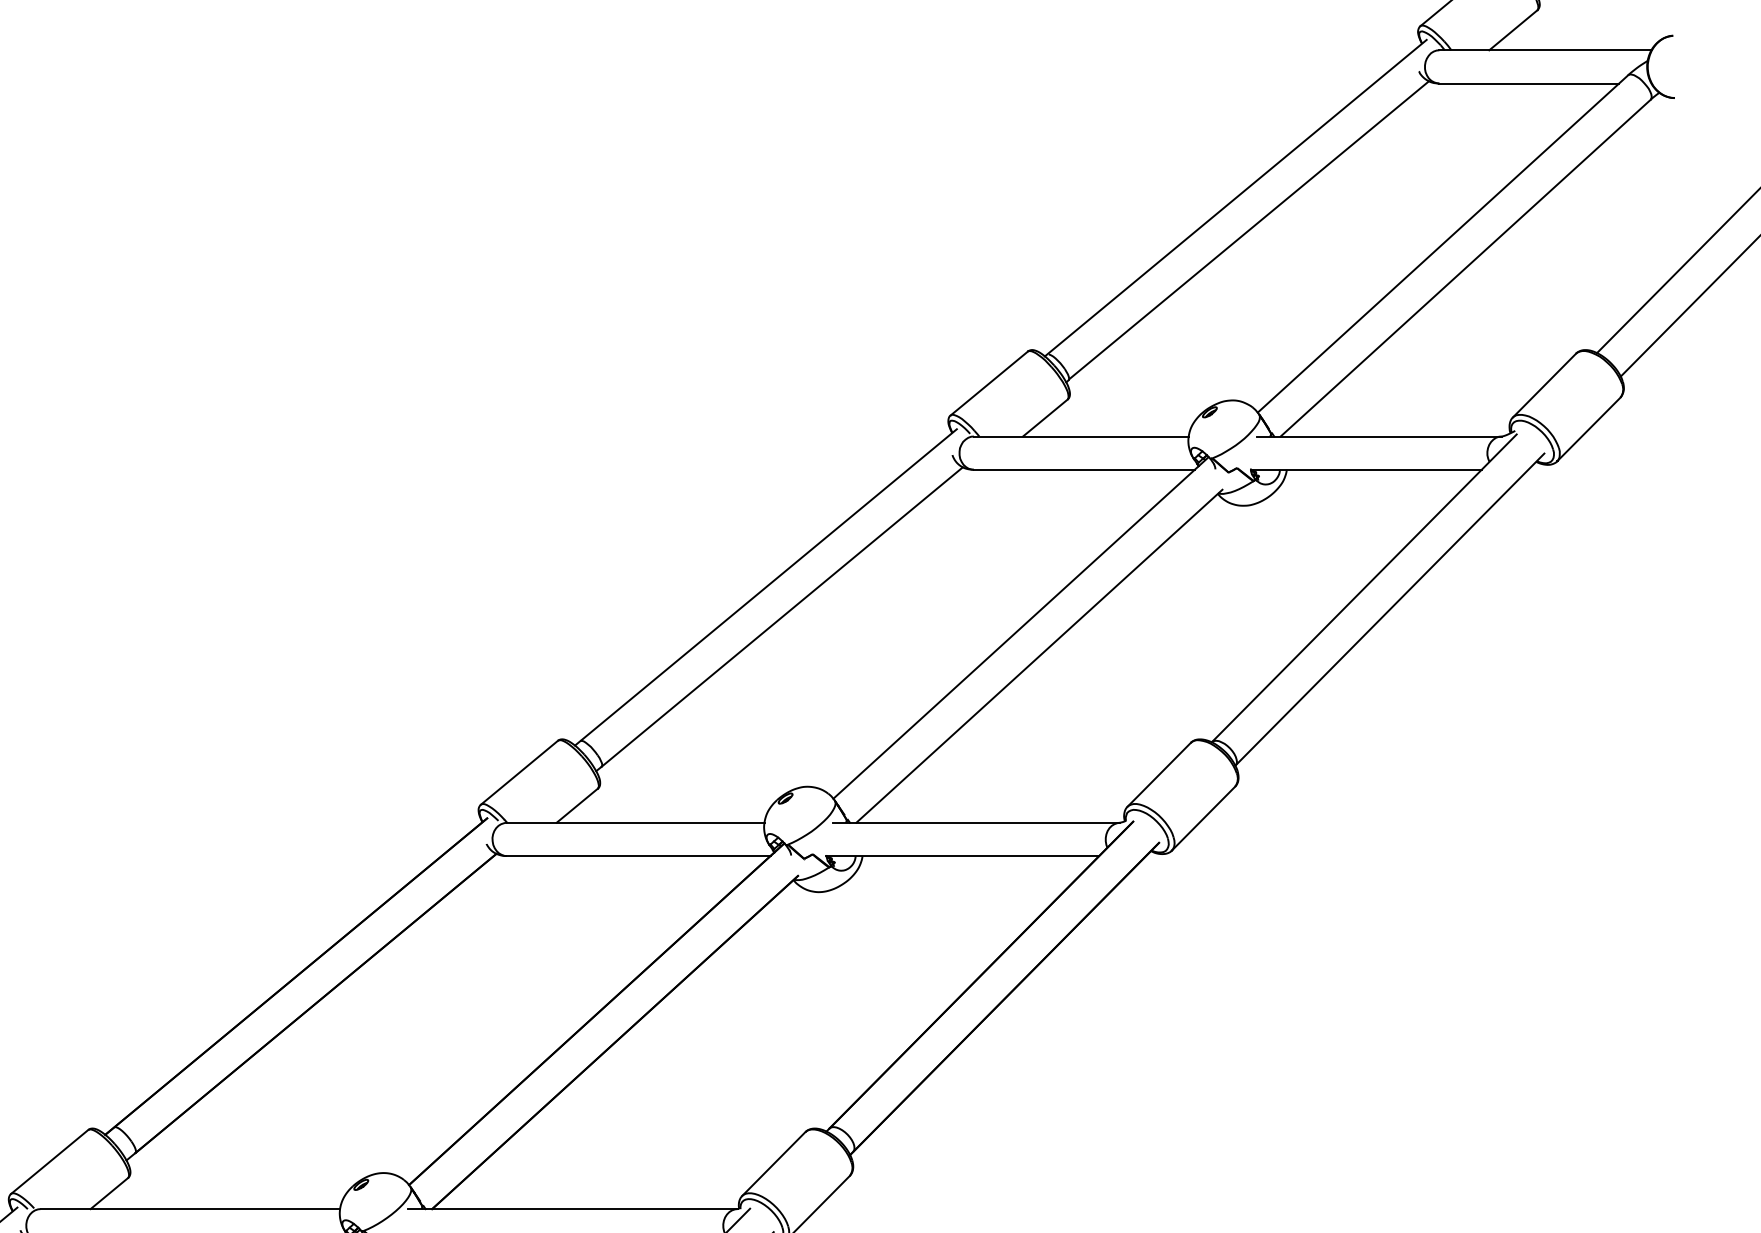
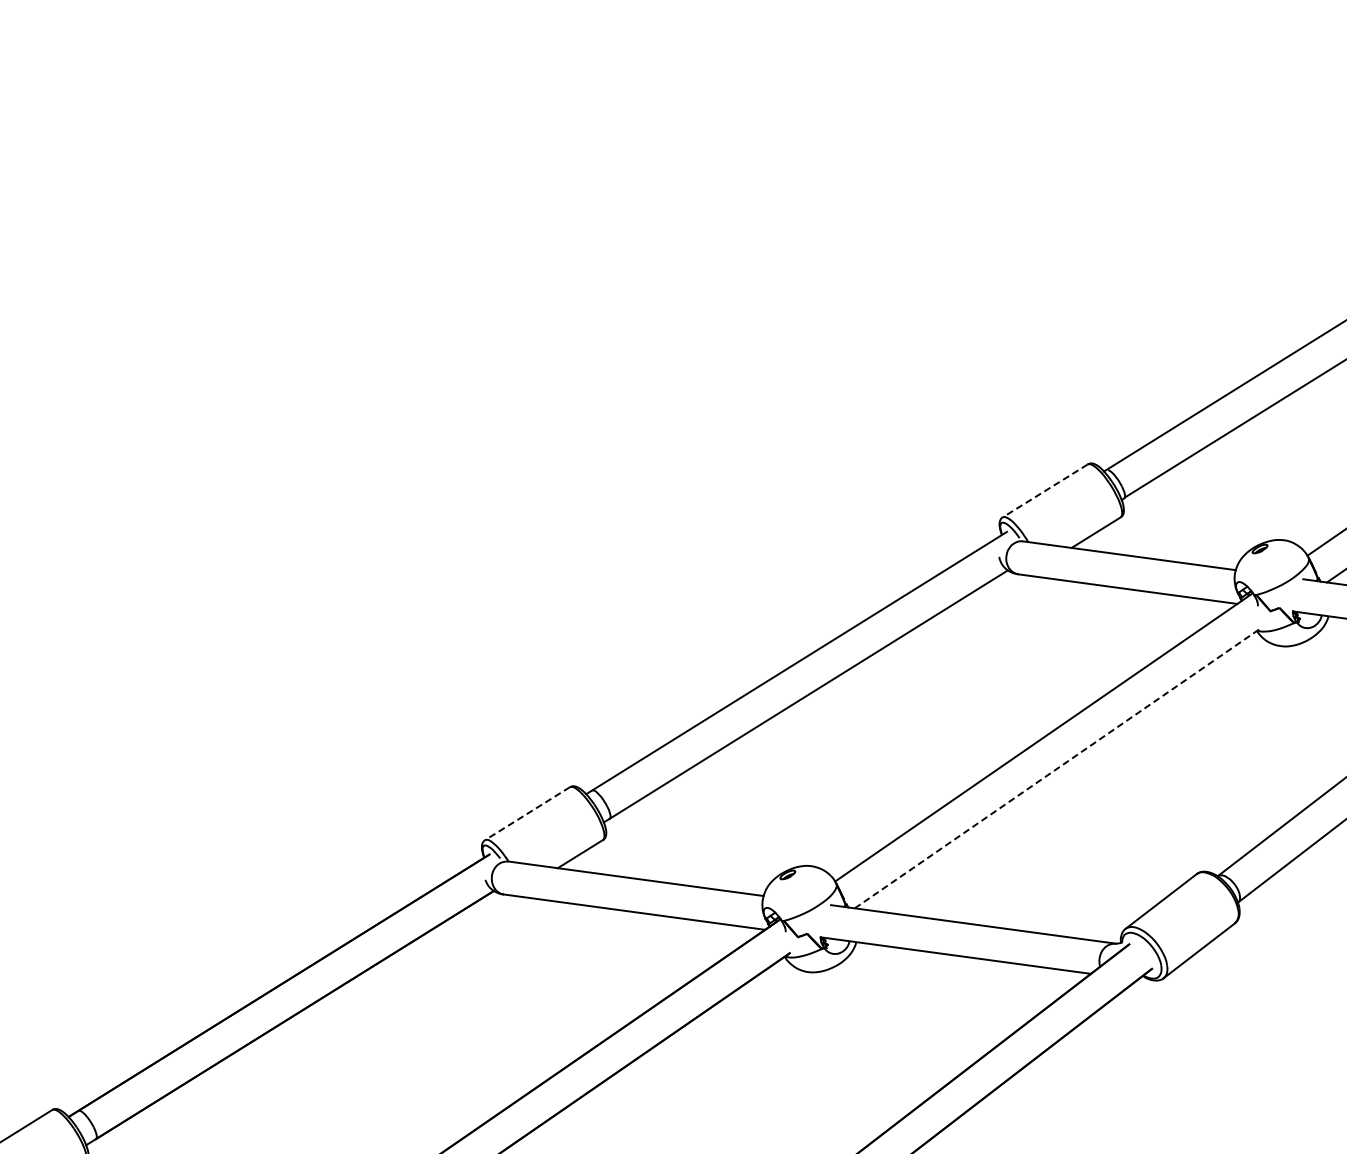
line: (989, 383) -> (1045, 490), solid -> dashed
line: (1039, 655) -> (1058, 767), solid -> dashed
line: (519, 772) -> (527, 813), solid -> dashed

